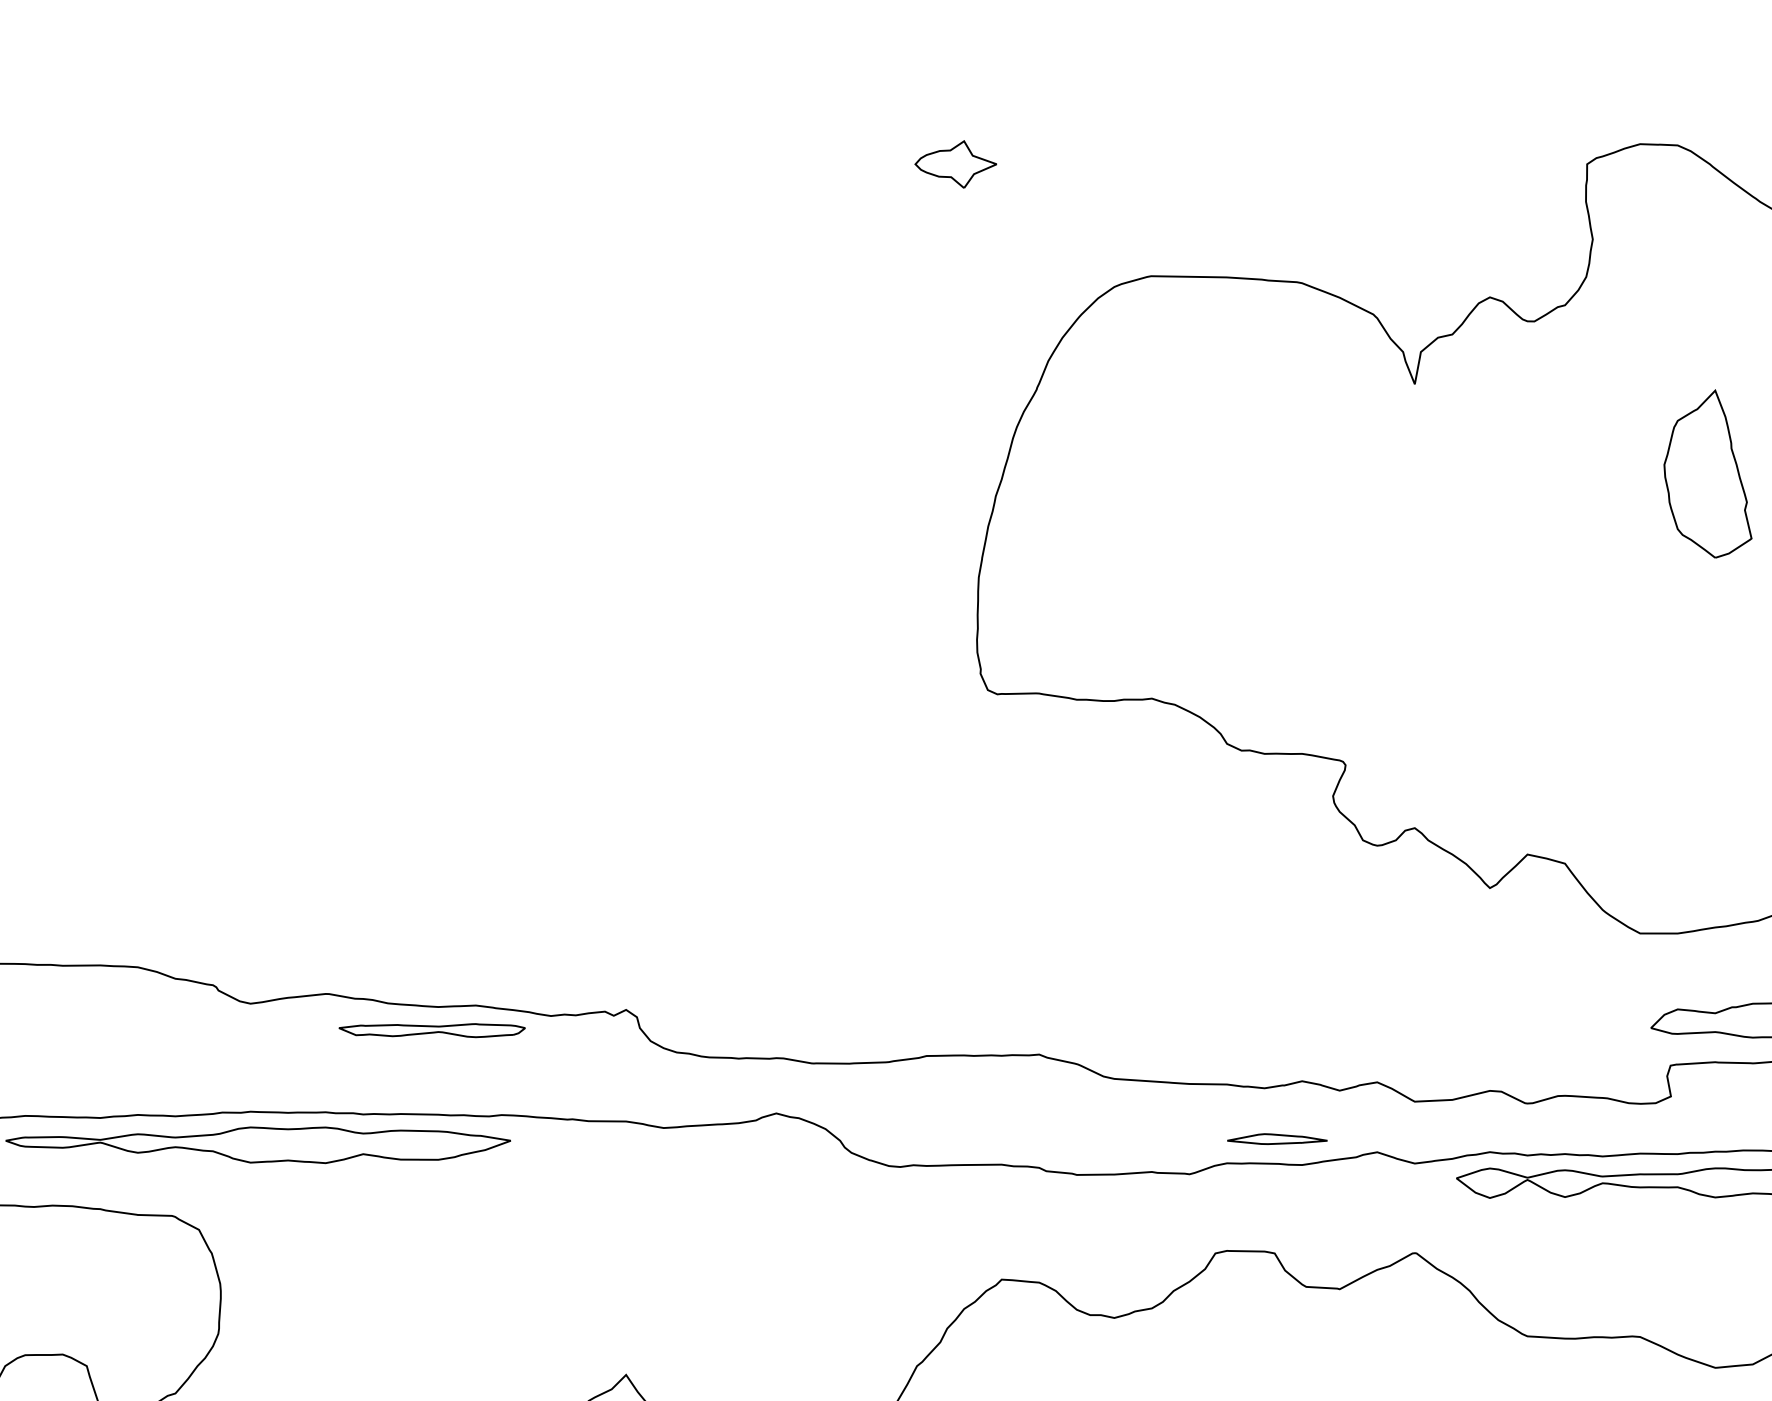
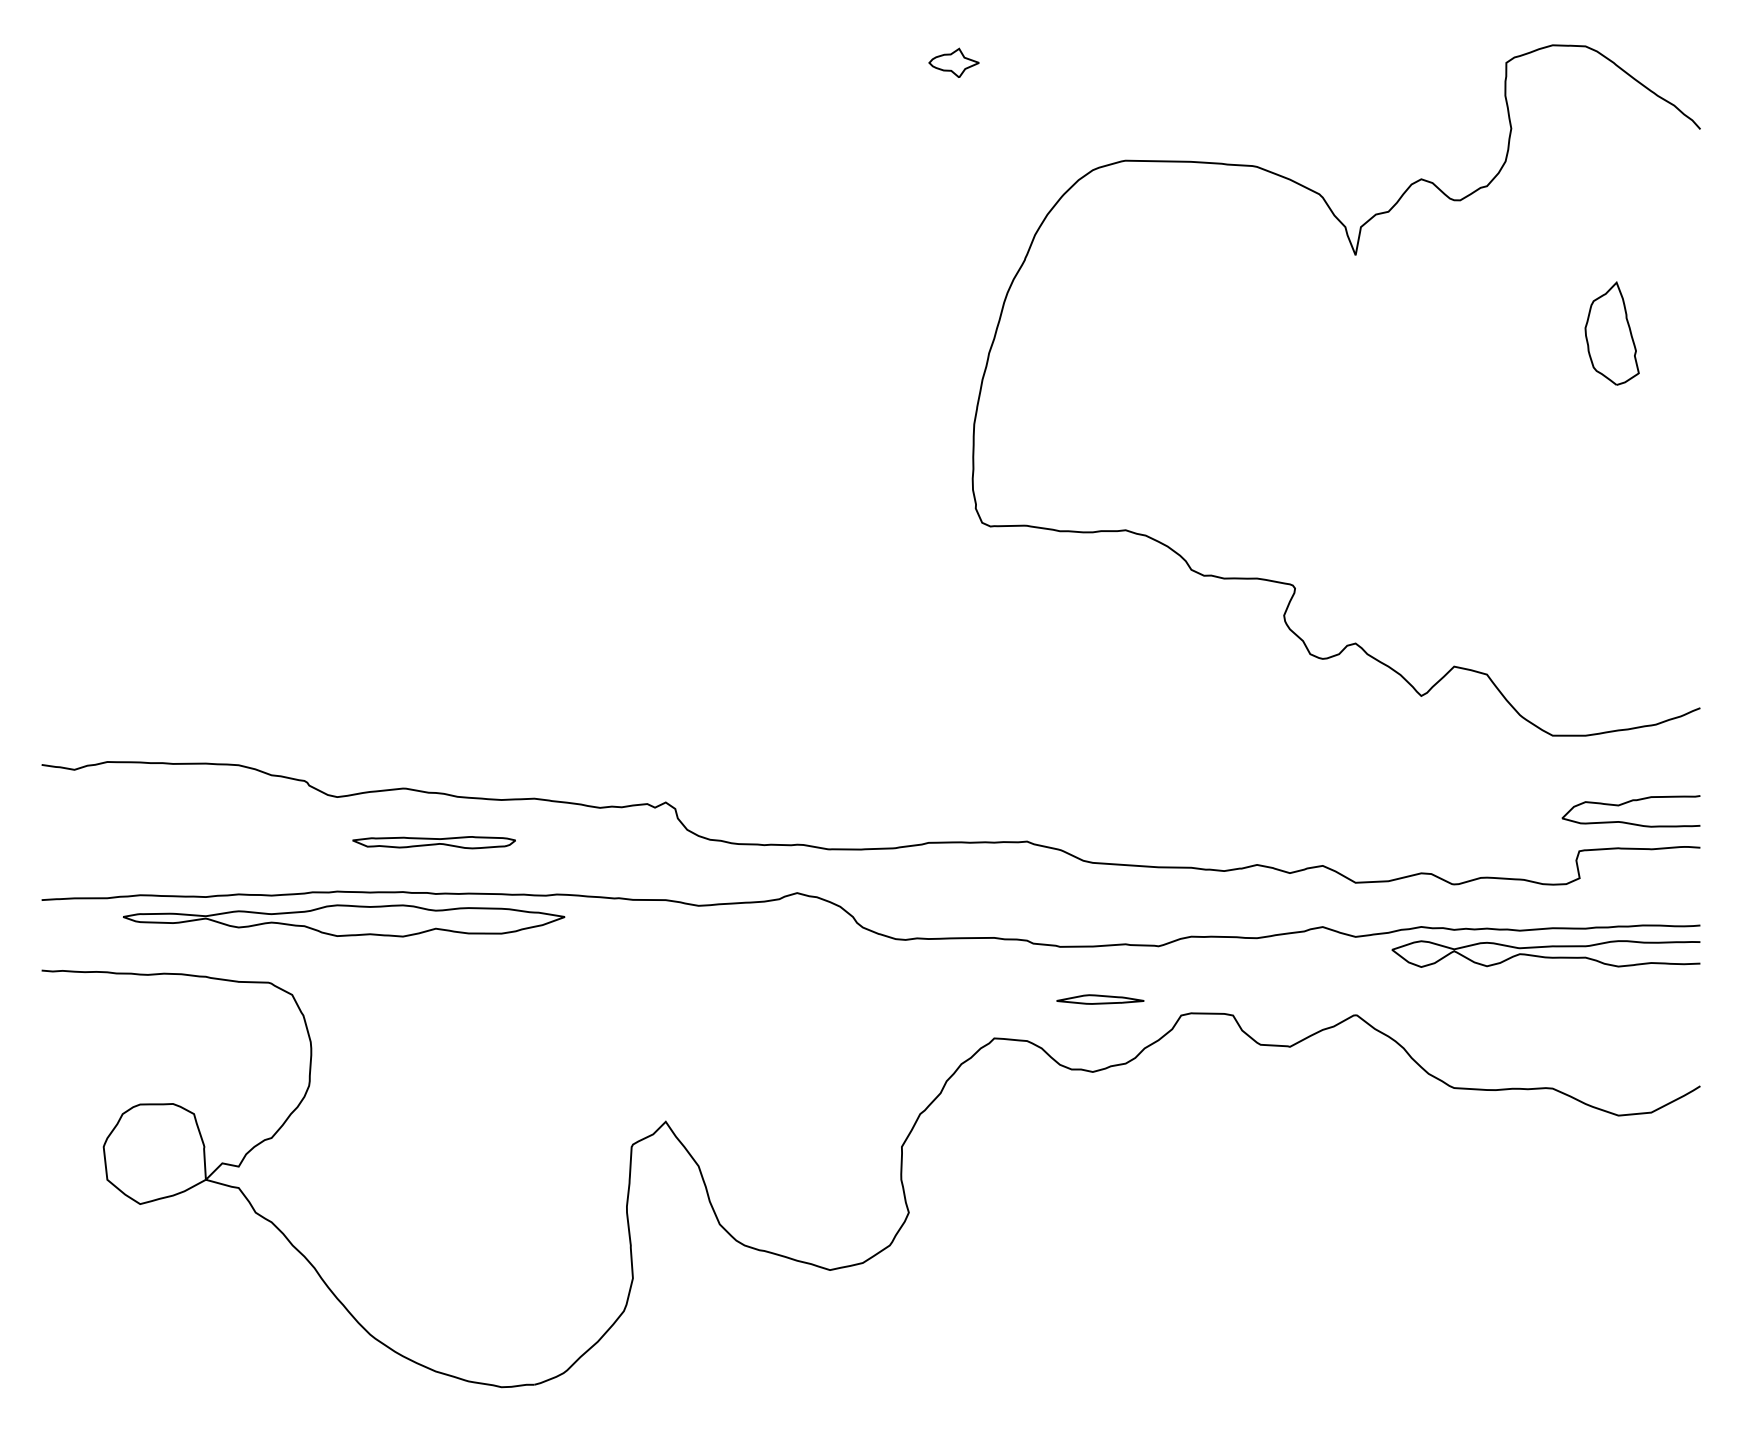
part: (955, 163) -> (953, 62), size x0.7
part: (1708, 473) -> (1612, 333), size x0.7
part: (431, 1030) -> (433, 842), moved
part: (1277, 1139) -> (1100, 999), moved

